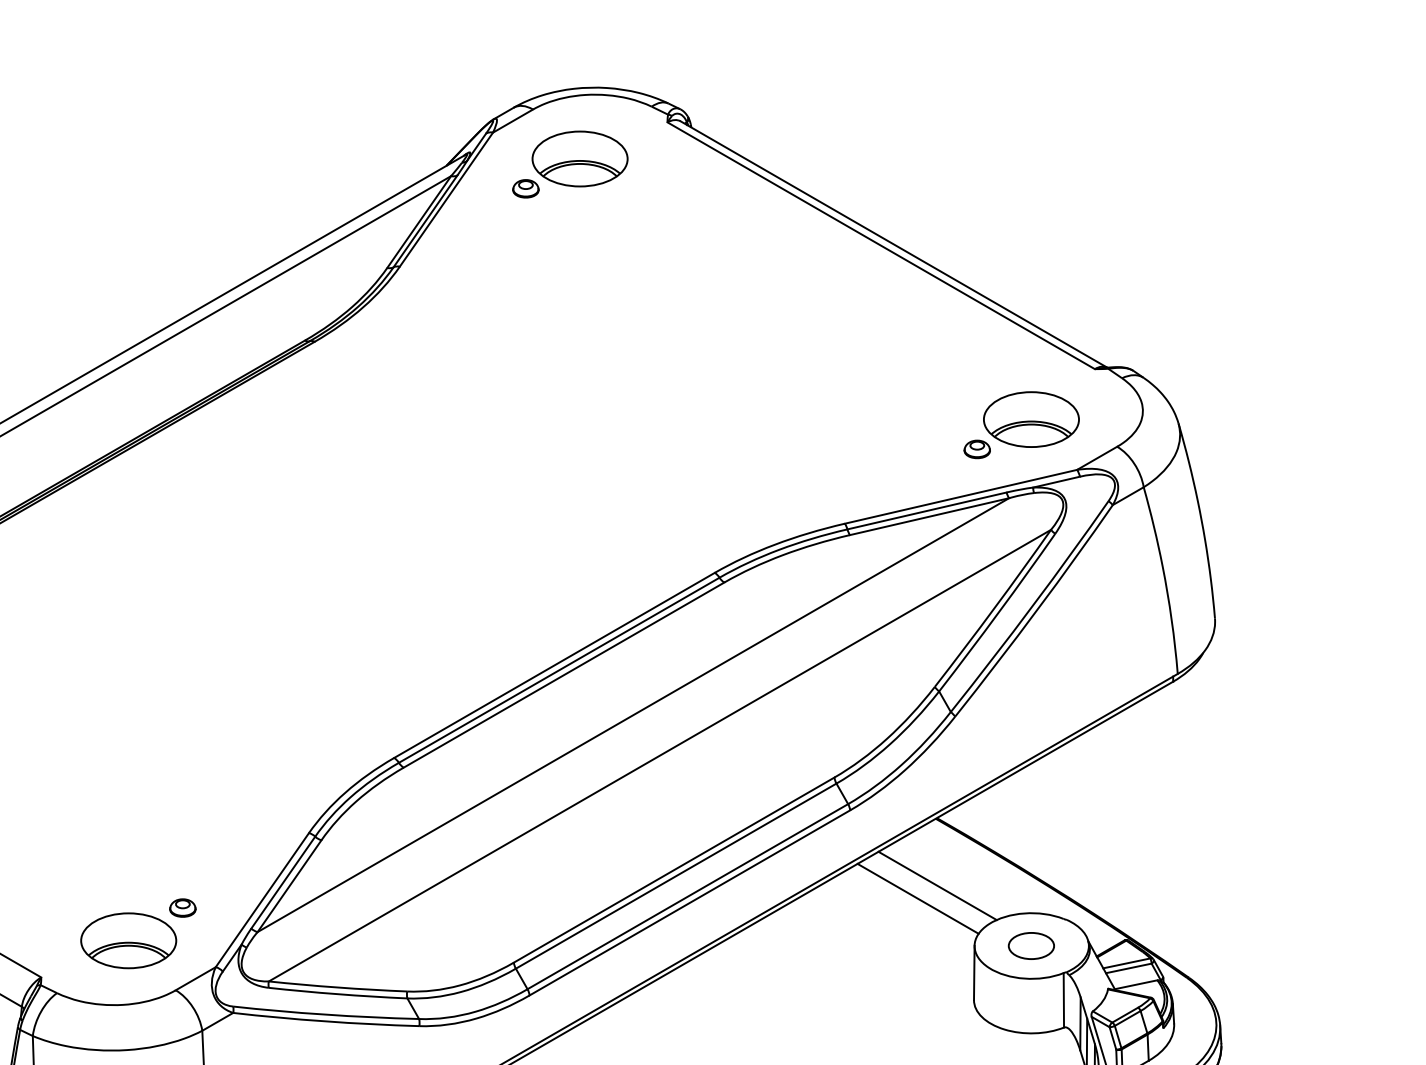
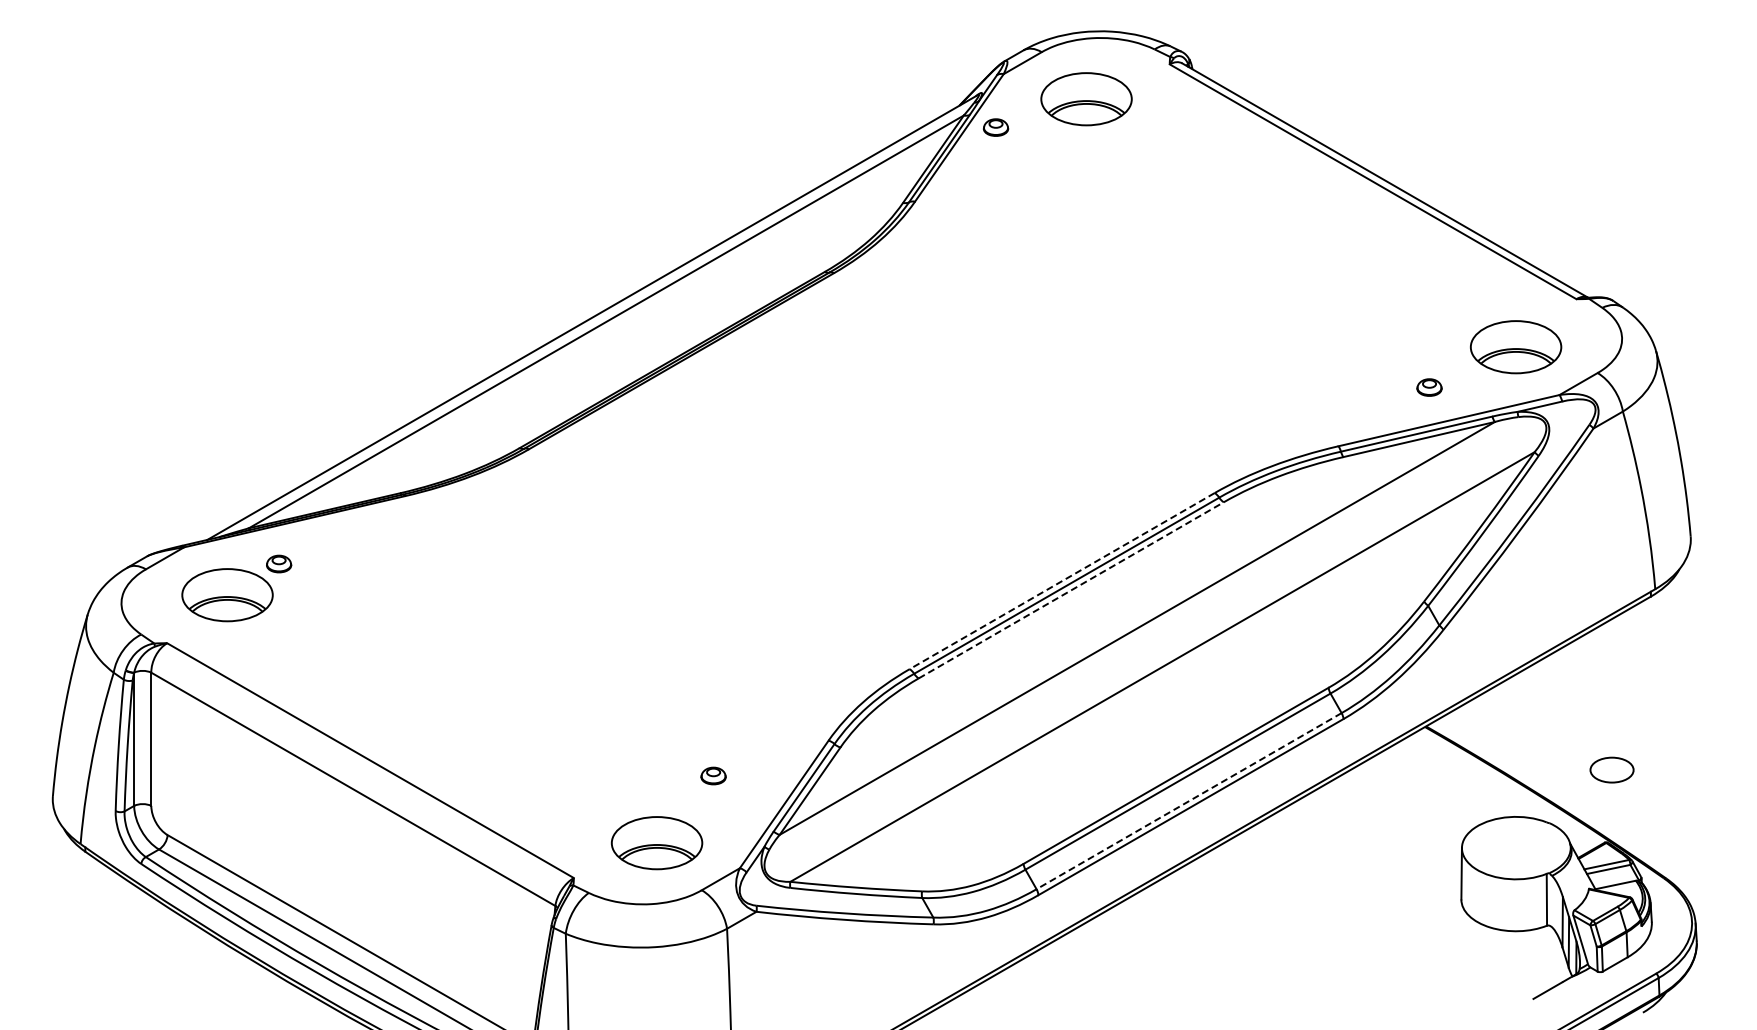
part: (526, 188) -> (996, 127), moved
part: (977, 449) -> (1429, 387), moved
line: (553, 665) -> (1061, 581), solid -> dashed
line: (564, 675) -> (1071, 590), solid -> dashed
line: (937, 885) -> (1426, 790), removed
line: (687, 897) -> (1188, 801), solid -> dashed
line: (917, 898) -> (1407, 802), removed
part: (182, 907) -> (713, 775), moved
part: (1030, 945) -> (1611, 769), moved

